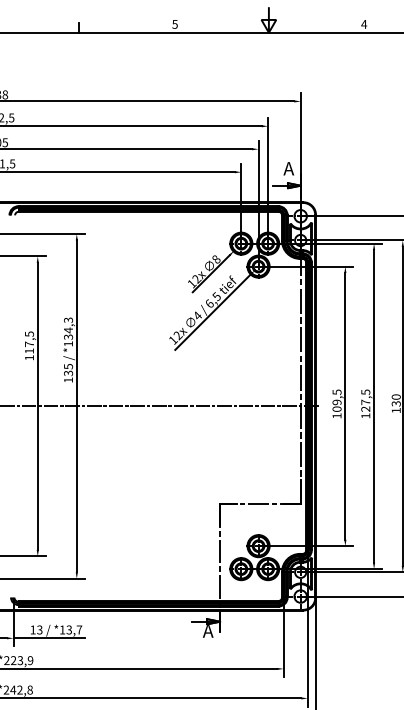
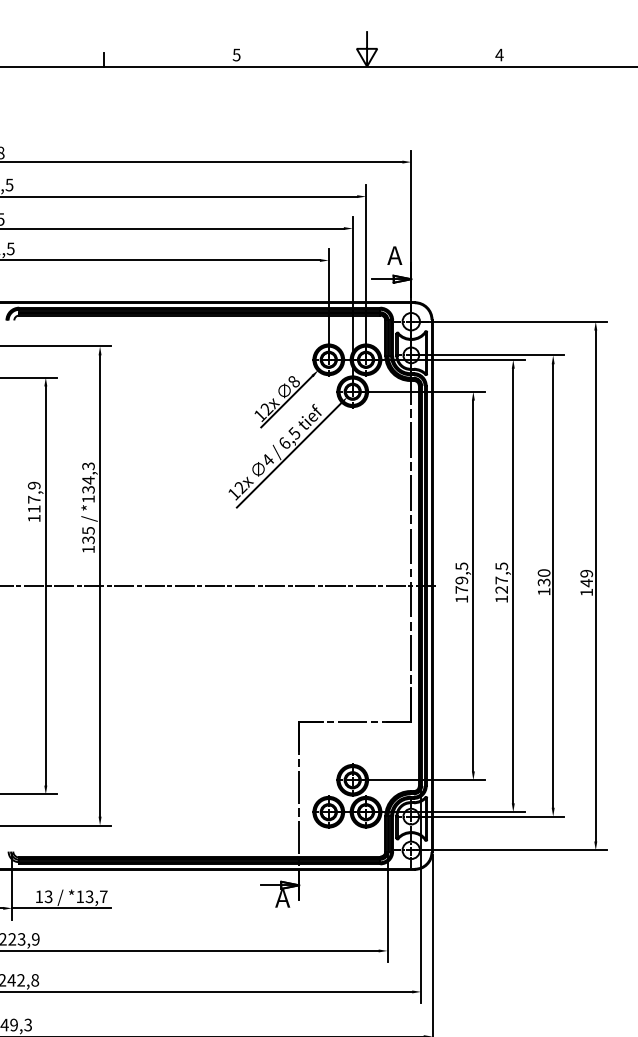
text: (29, 334) -> (34, 485), 117,5 -> 117,9
text: (336, 408) -> (461, 589), 109,5 -> 179,5

